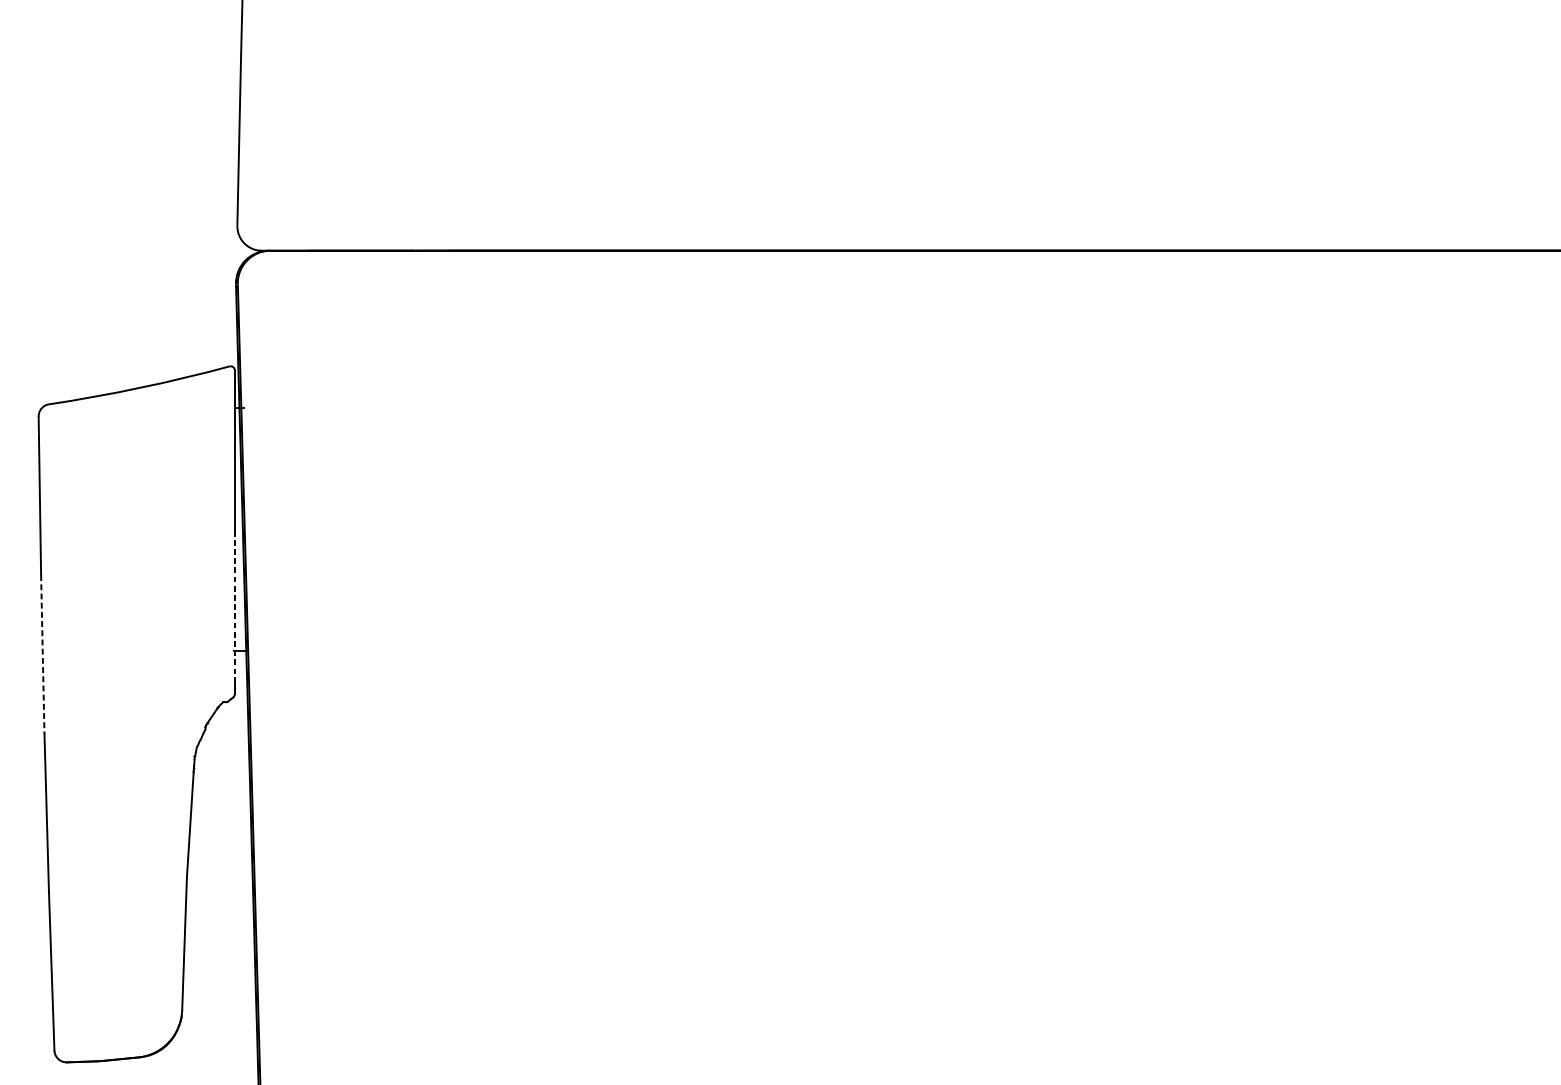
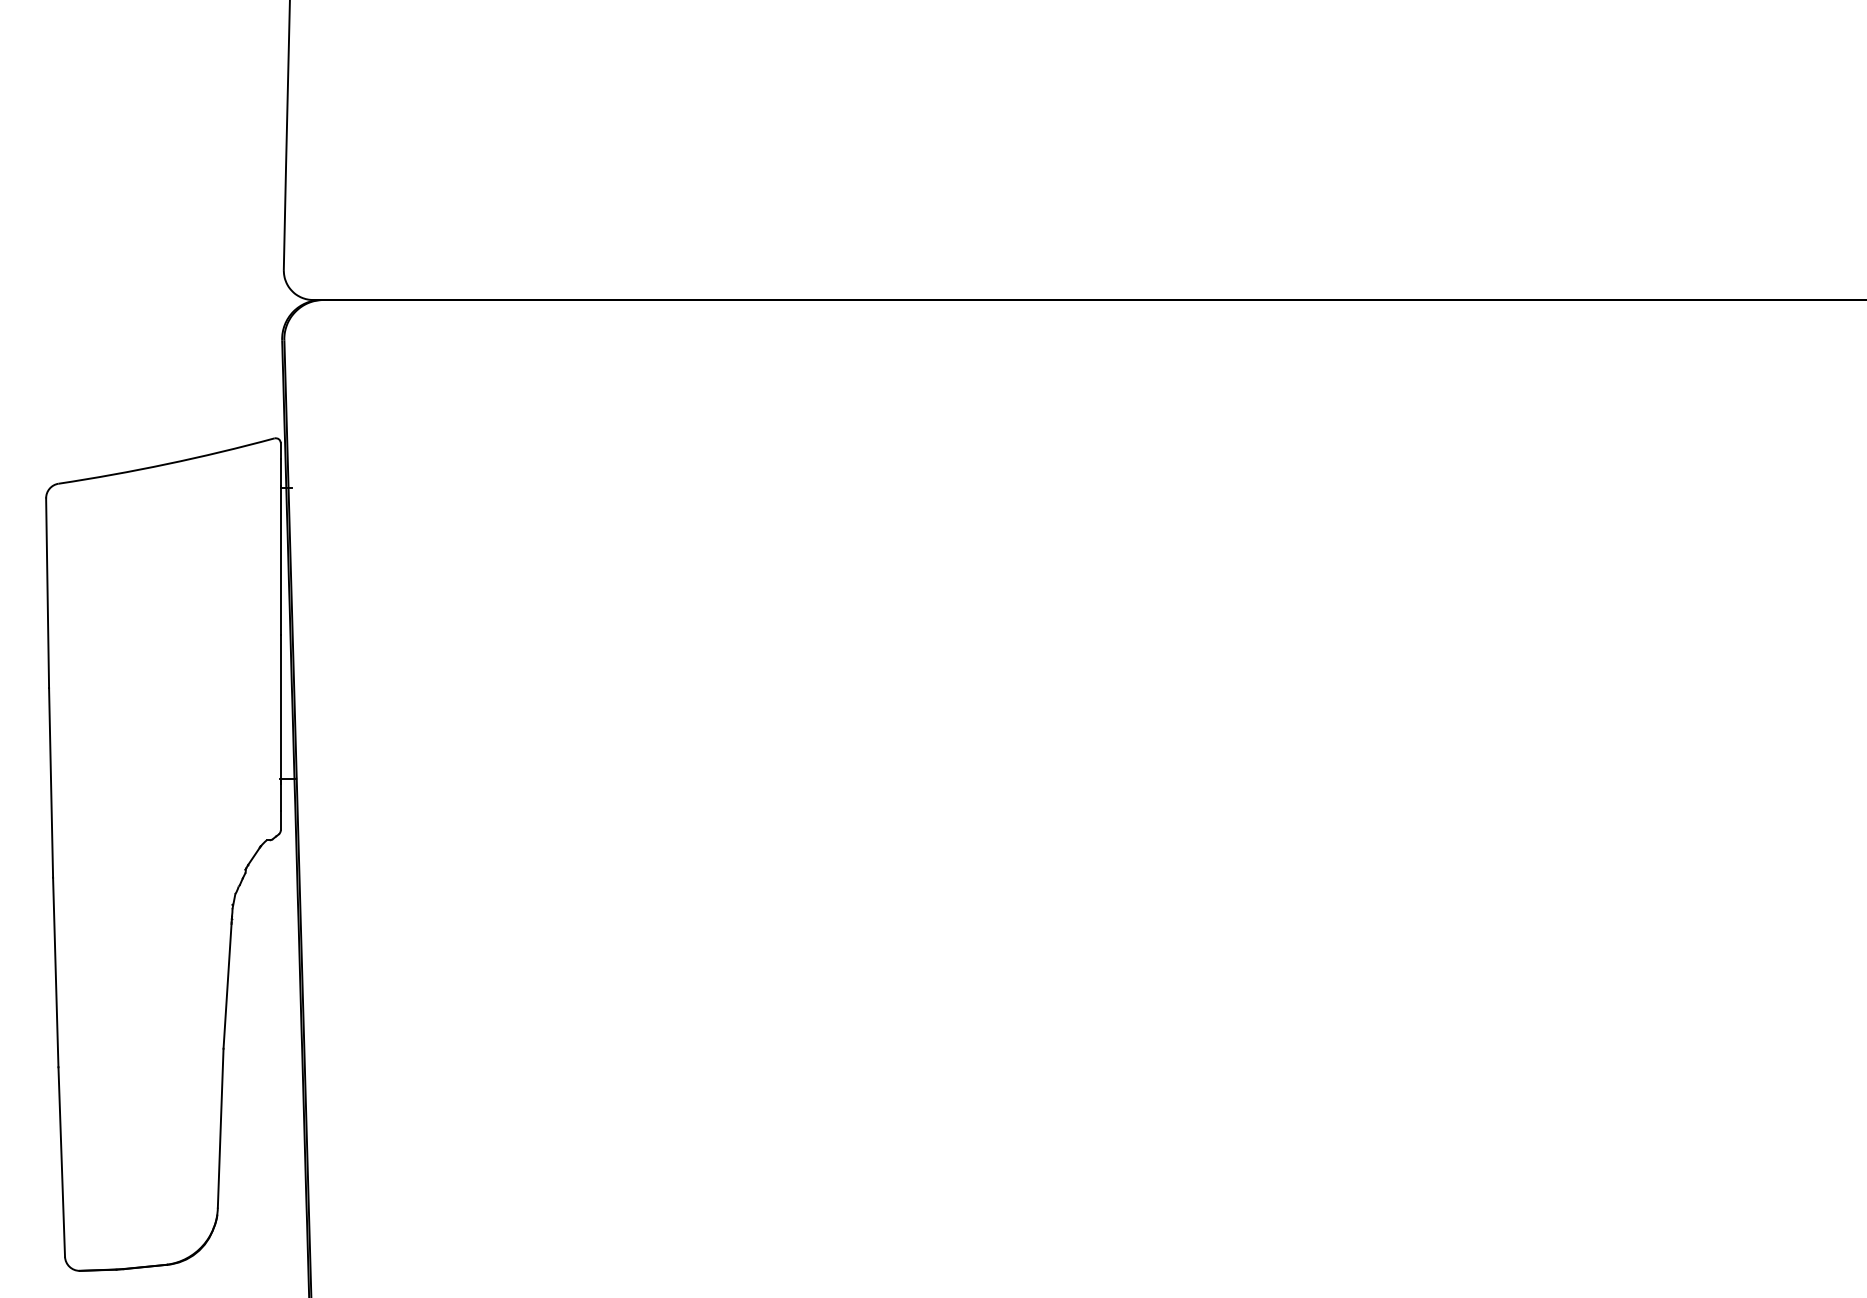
line: (234, 604) -> (280, 723), dashed -> solid
line: (43, 654) -> (51, 782), dashed -> solid

